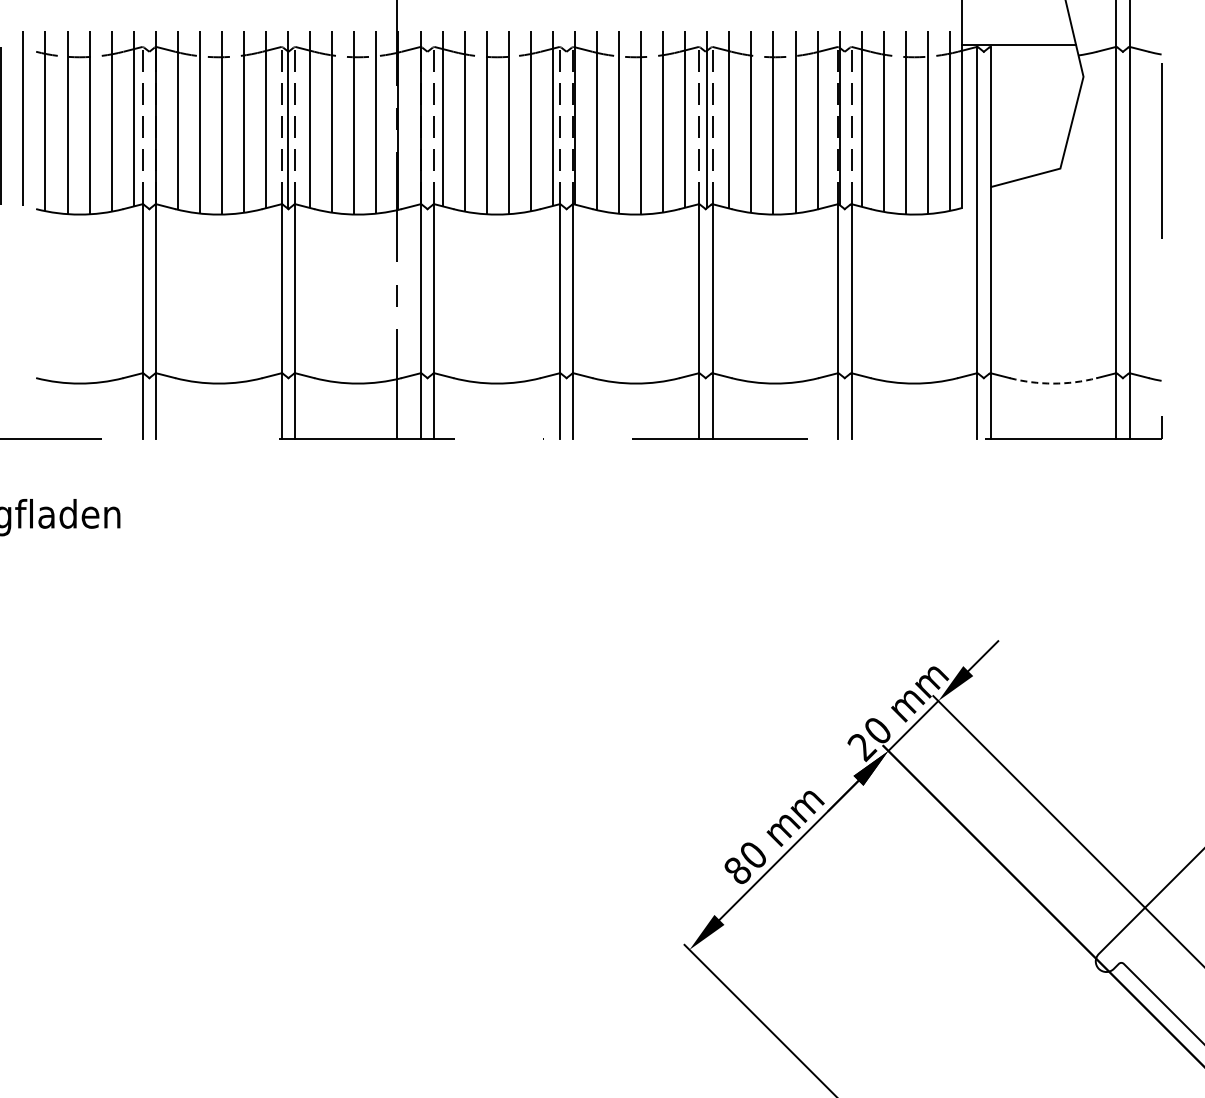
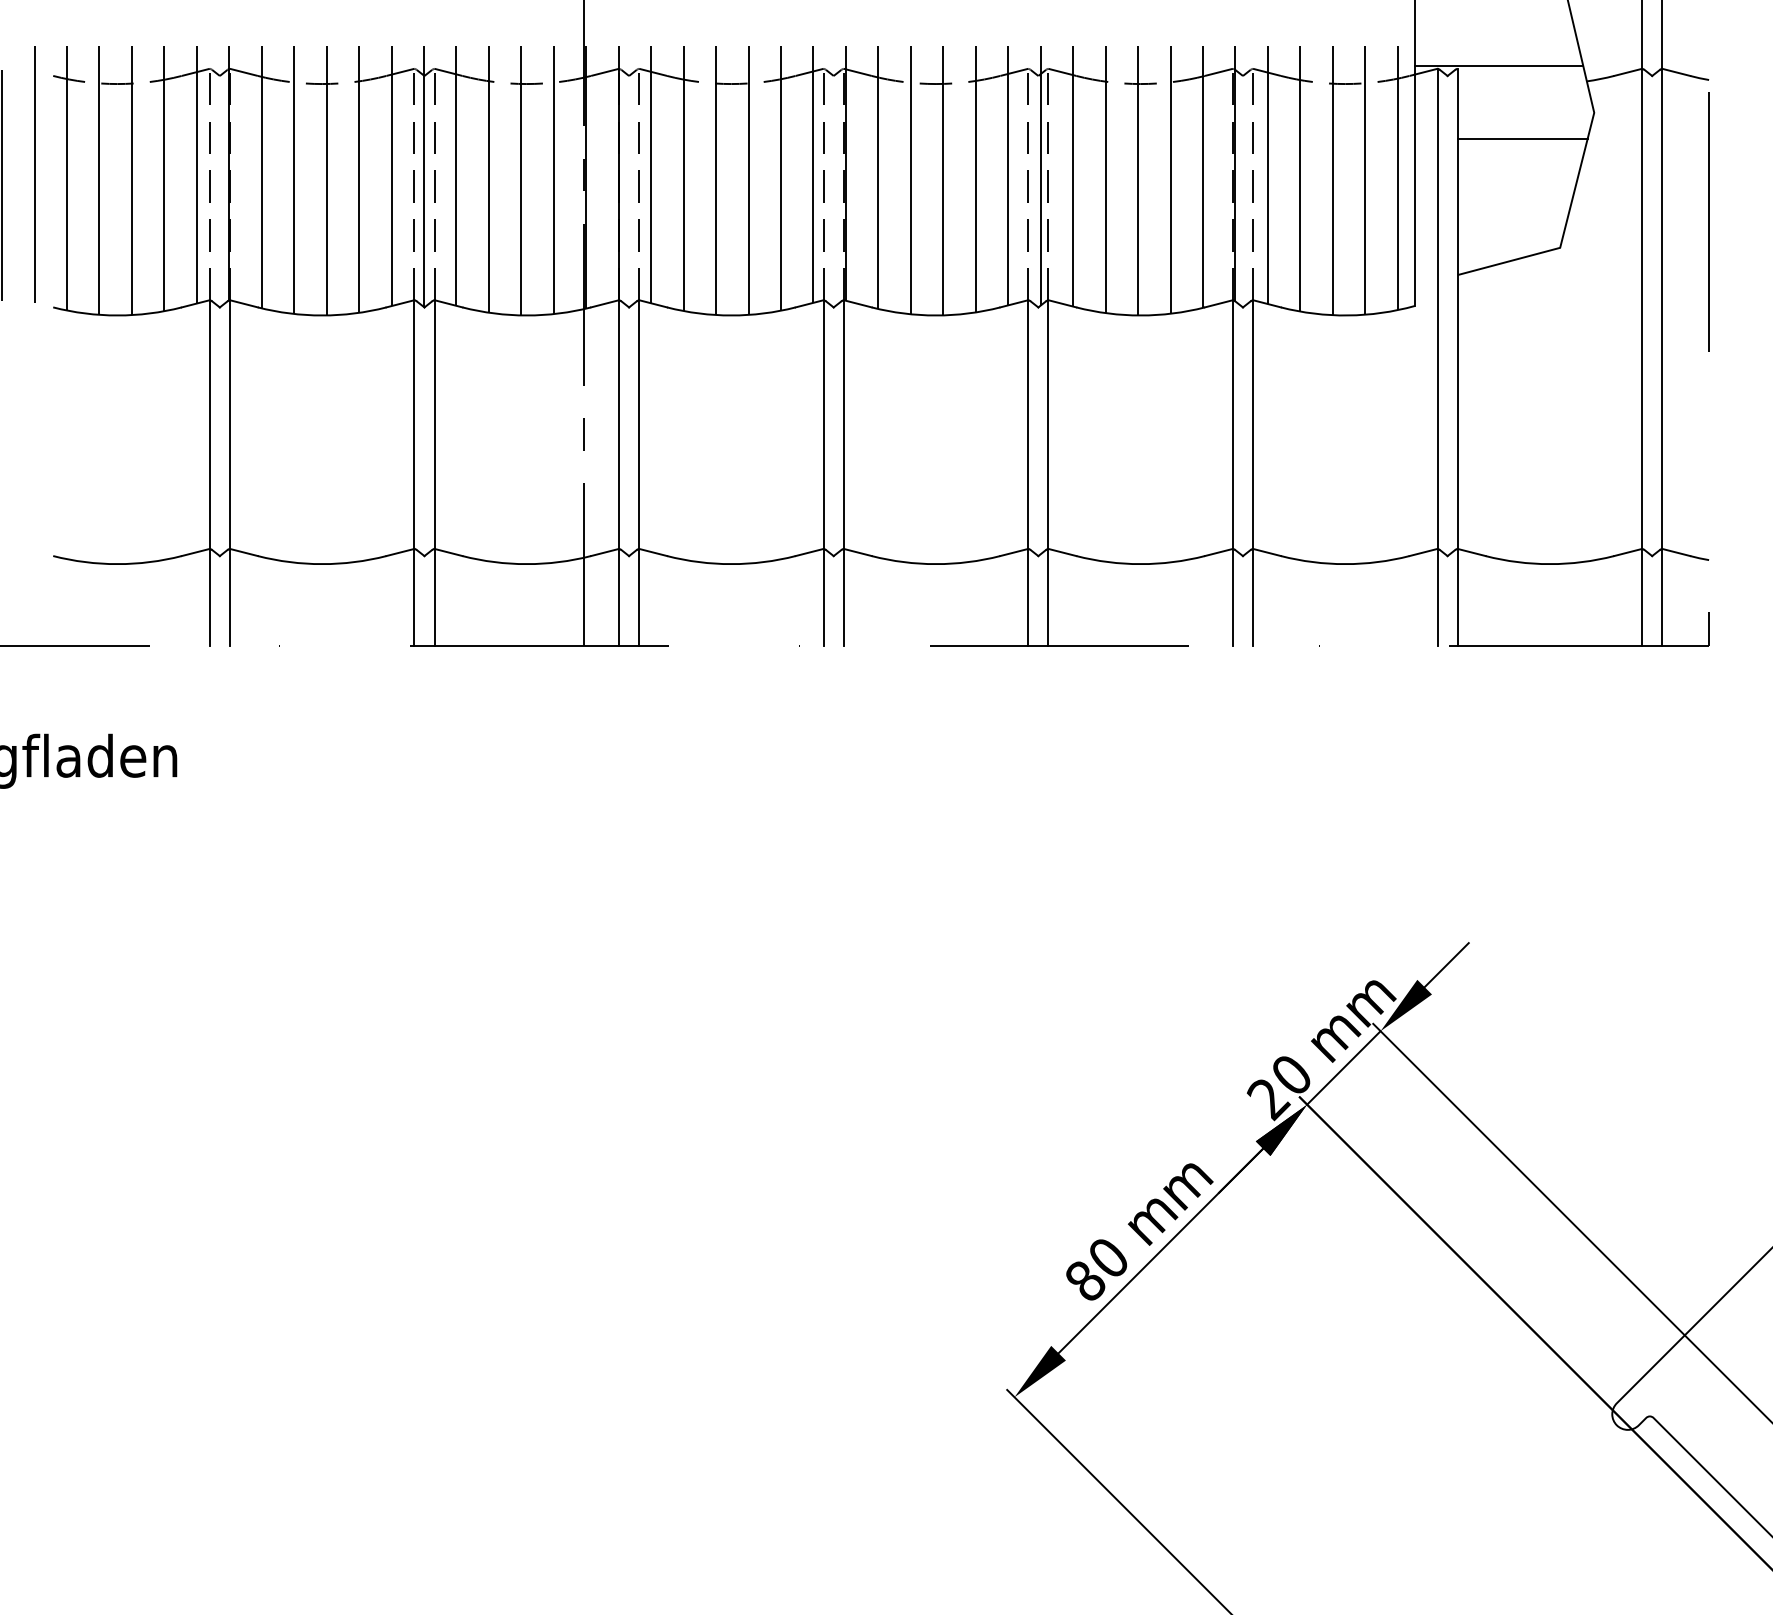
line: (1034, 94) -> (1522, 138), added
arc: (1053, 383) -> (1550, 563), dashed -> solid

